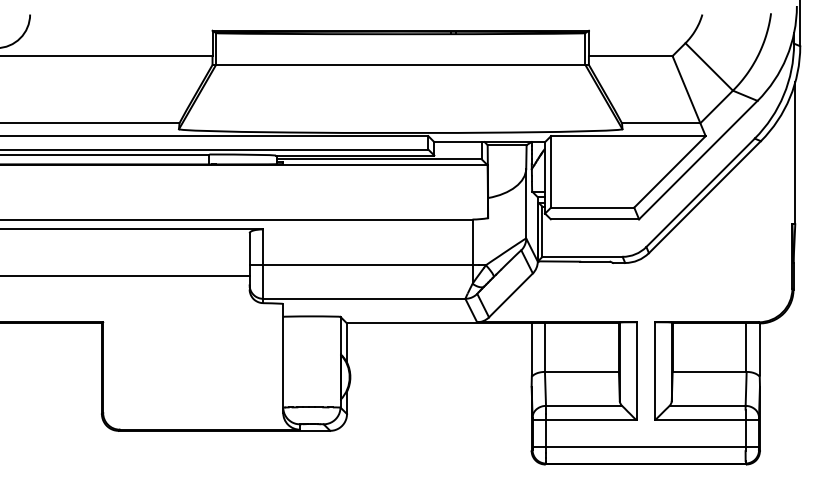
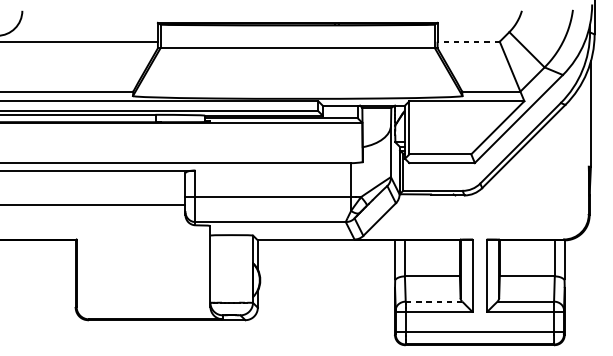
line: (630, 56) -> (468, 42), solid -> dashed
line: (583, 405) -> (433, 301), solid -> dashed

